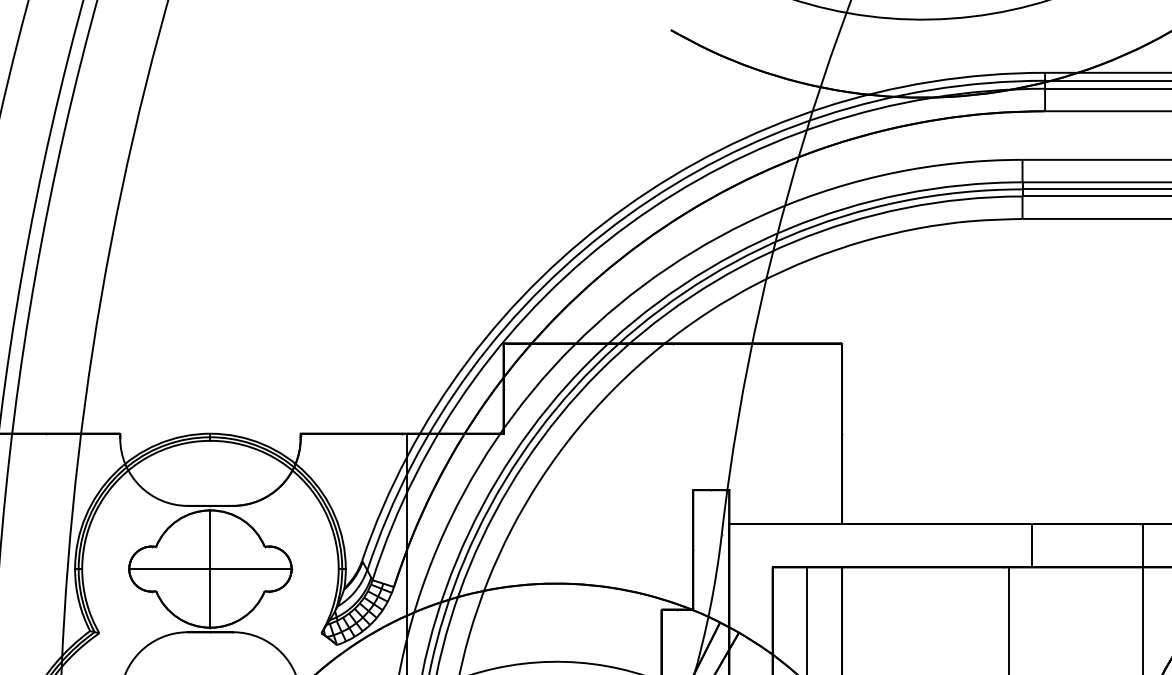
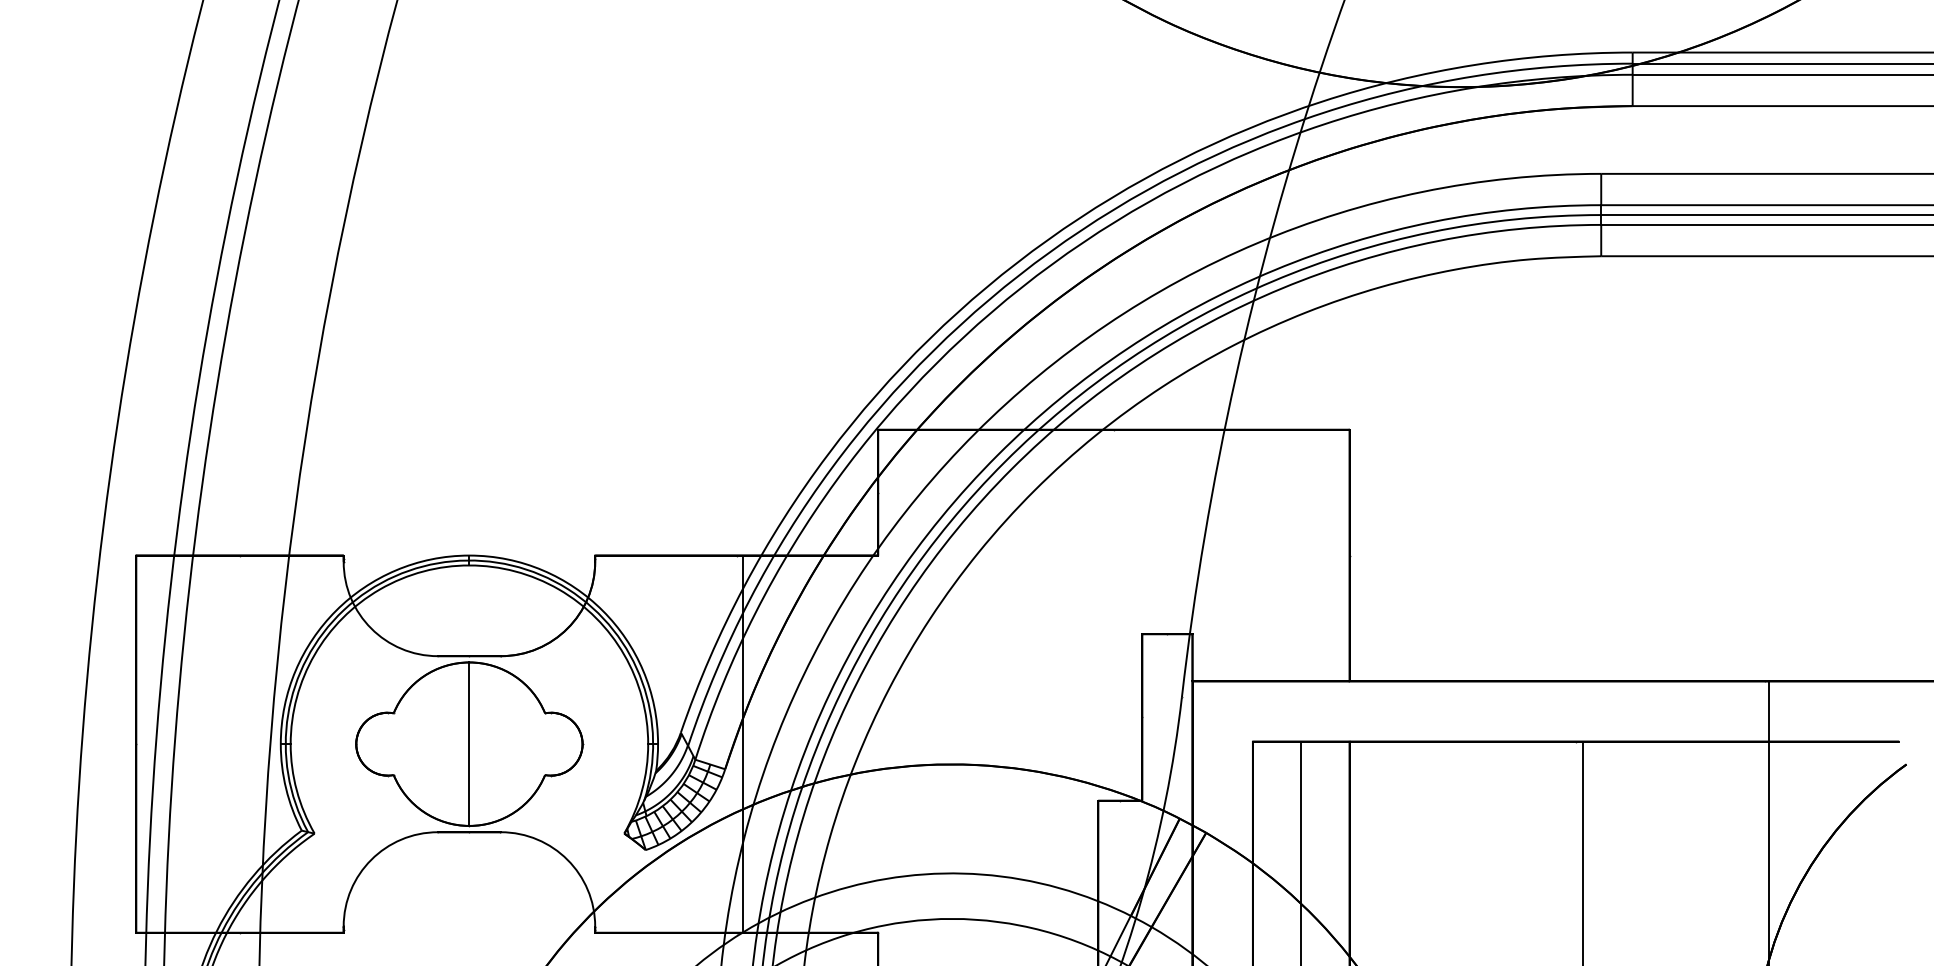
line: (1031, 545) -> (1613, 711), removed
line: (210, 569) -> (469, 744), removed

